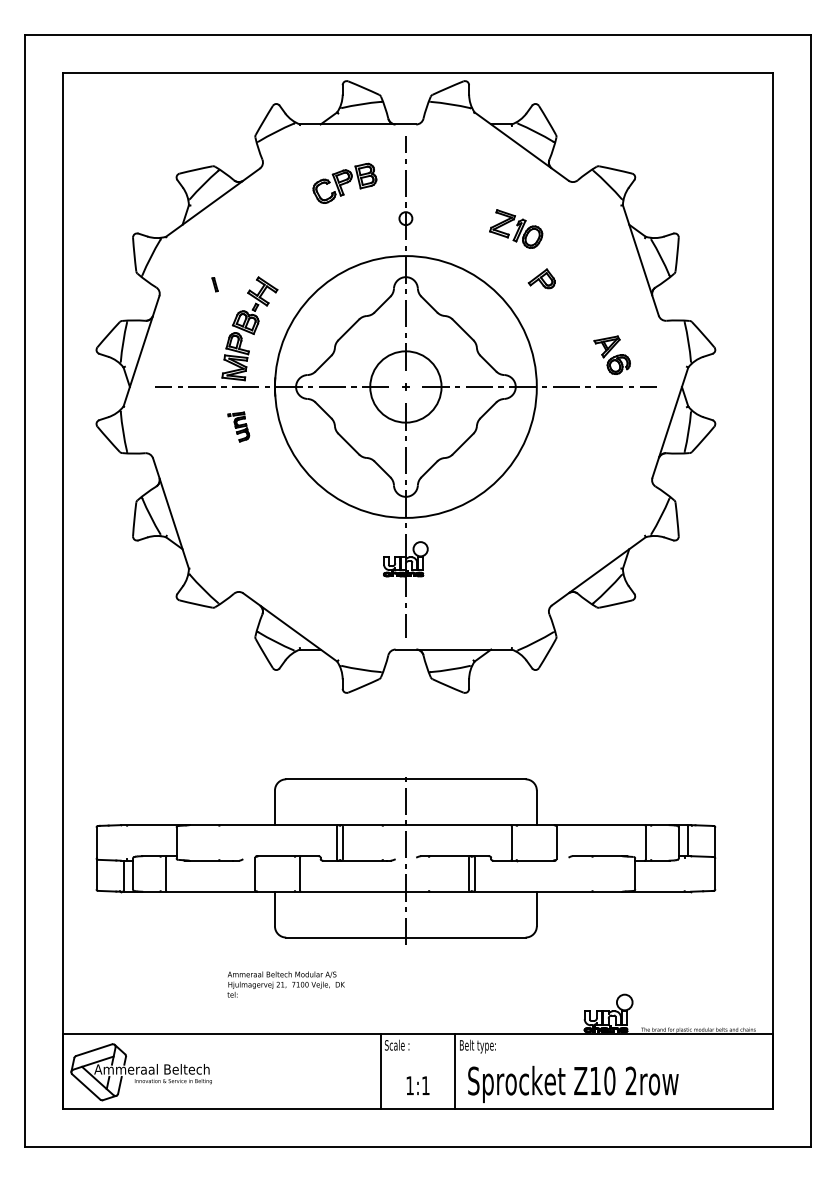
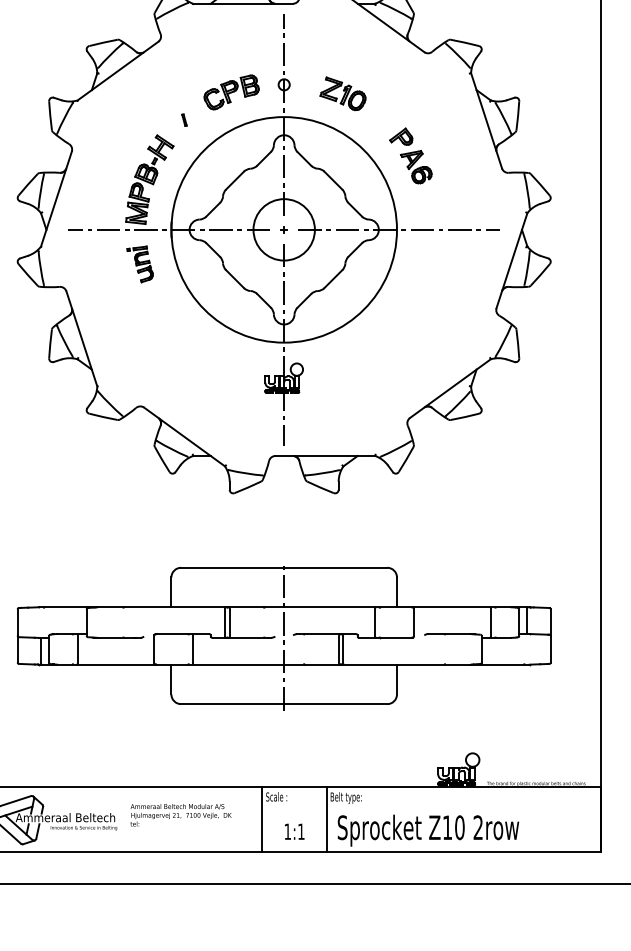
part: (344, 182) -> (231, 91), moved
part: (516, 228) -> (343, 93), moved
part: (214, 284) -> (183, 120), moved
part: (611, 354) -> (415, 166), moved
part: (238, 426) -> (139, 263), size x1.43
text: (285, 984) -> (180, 815), moved

